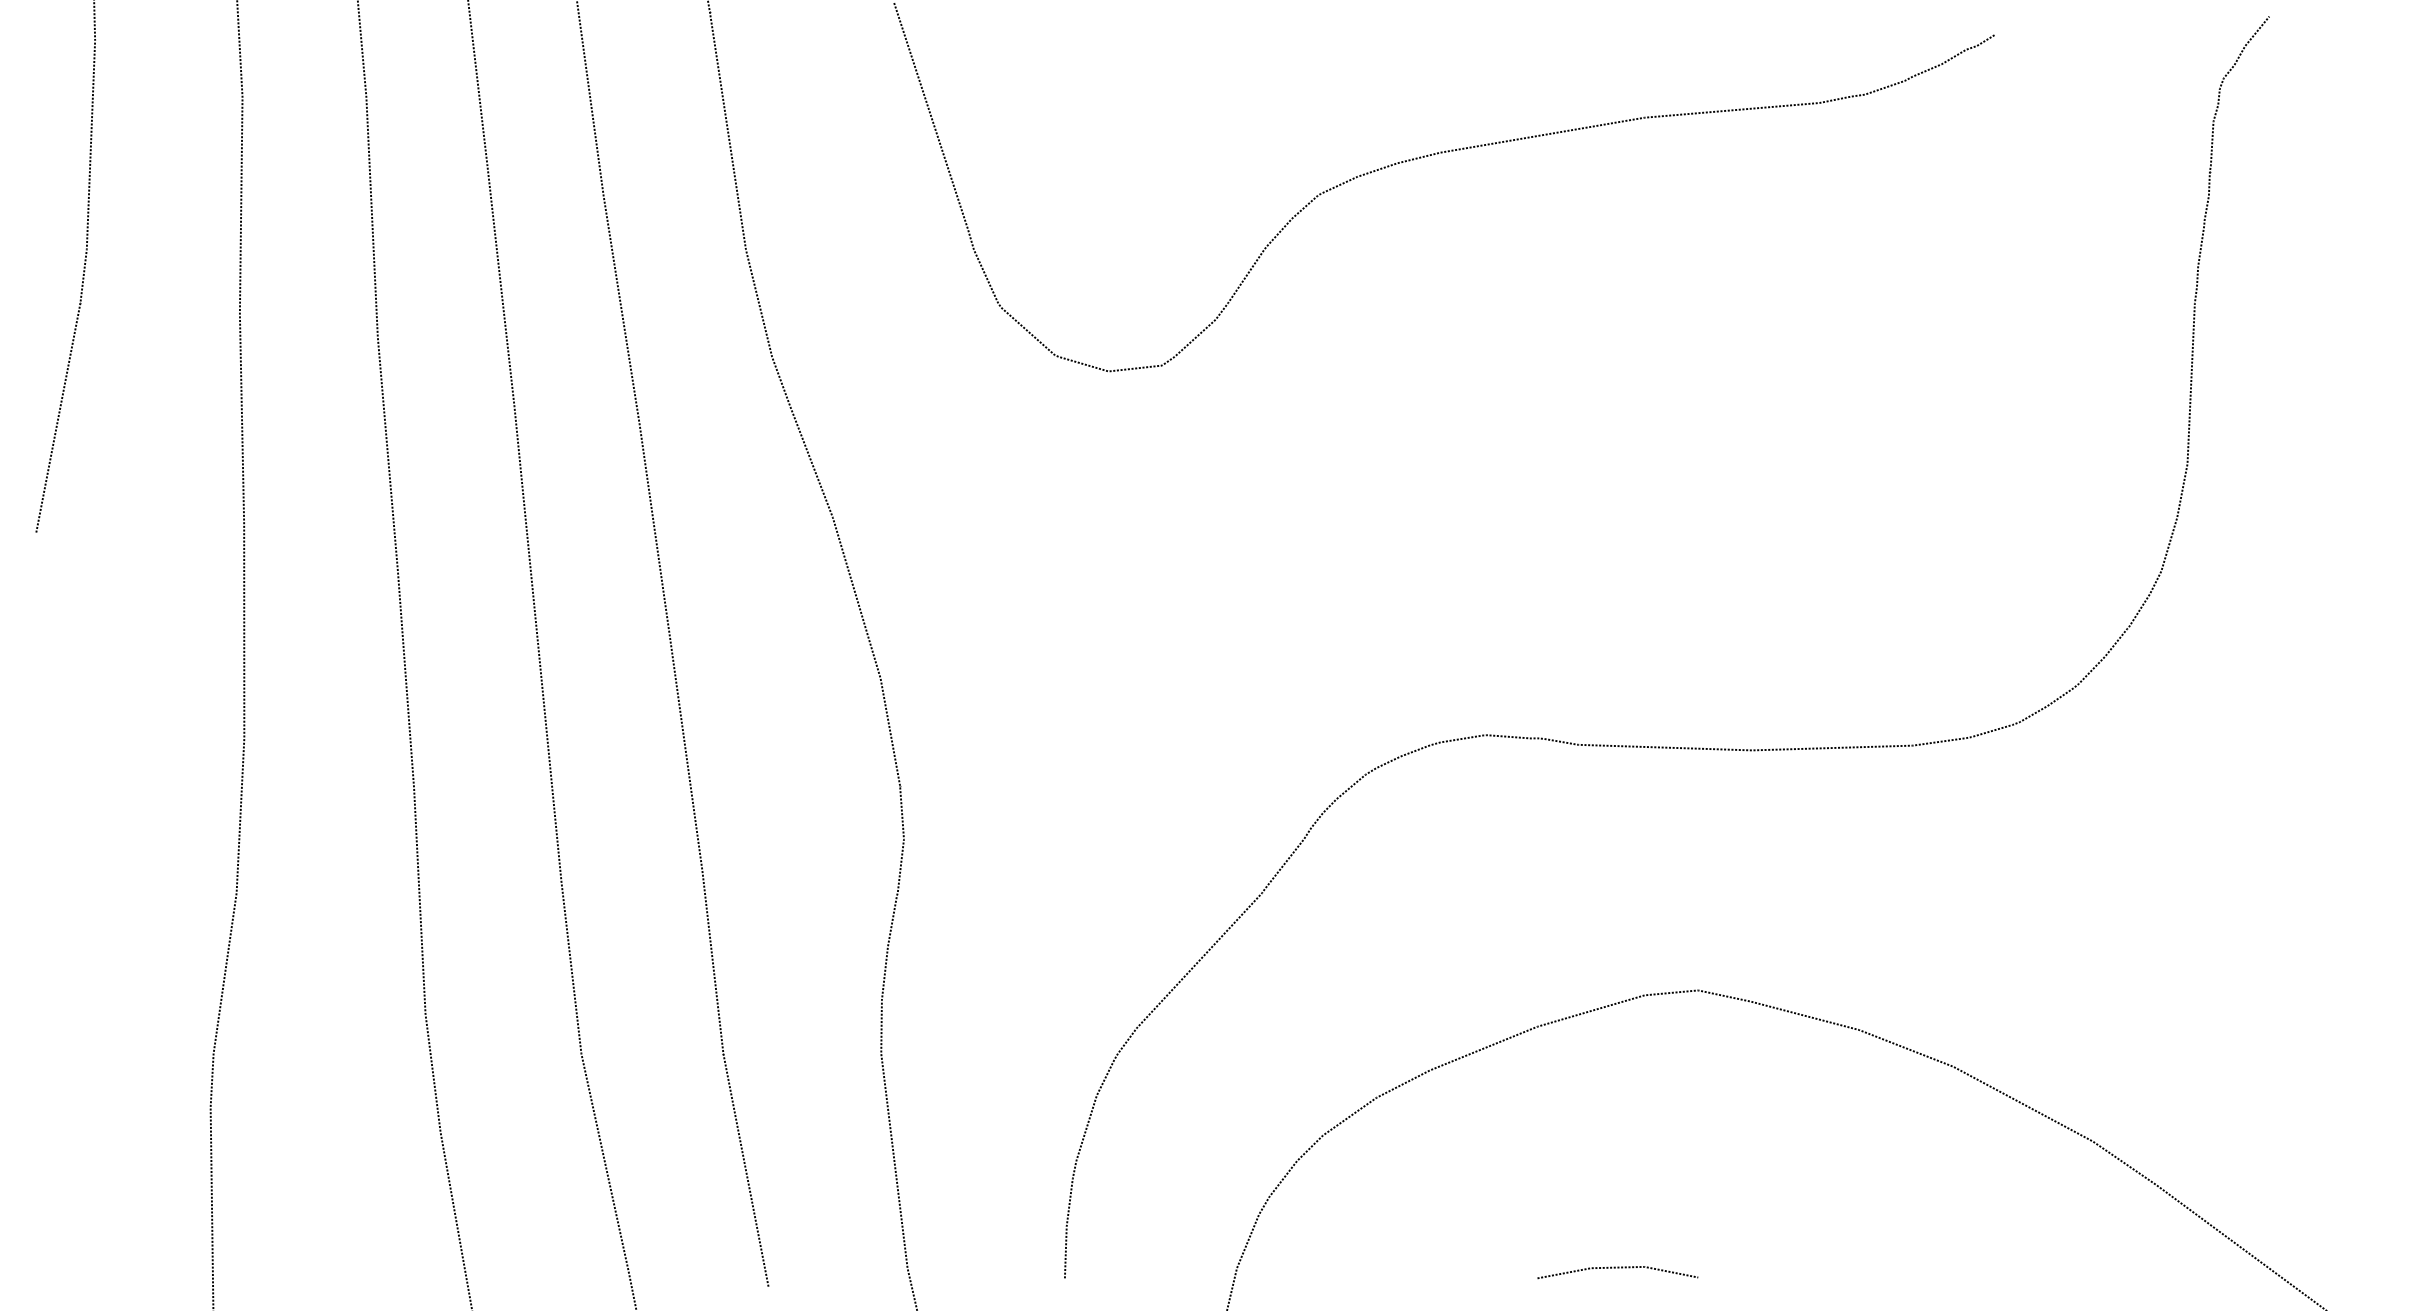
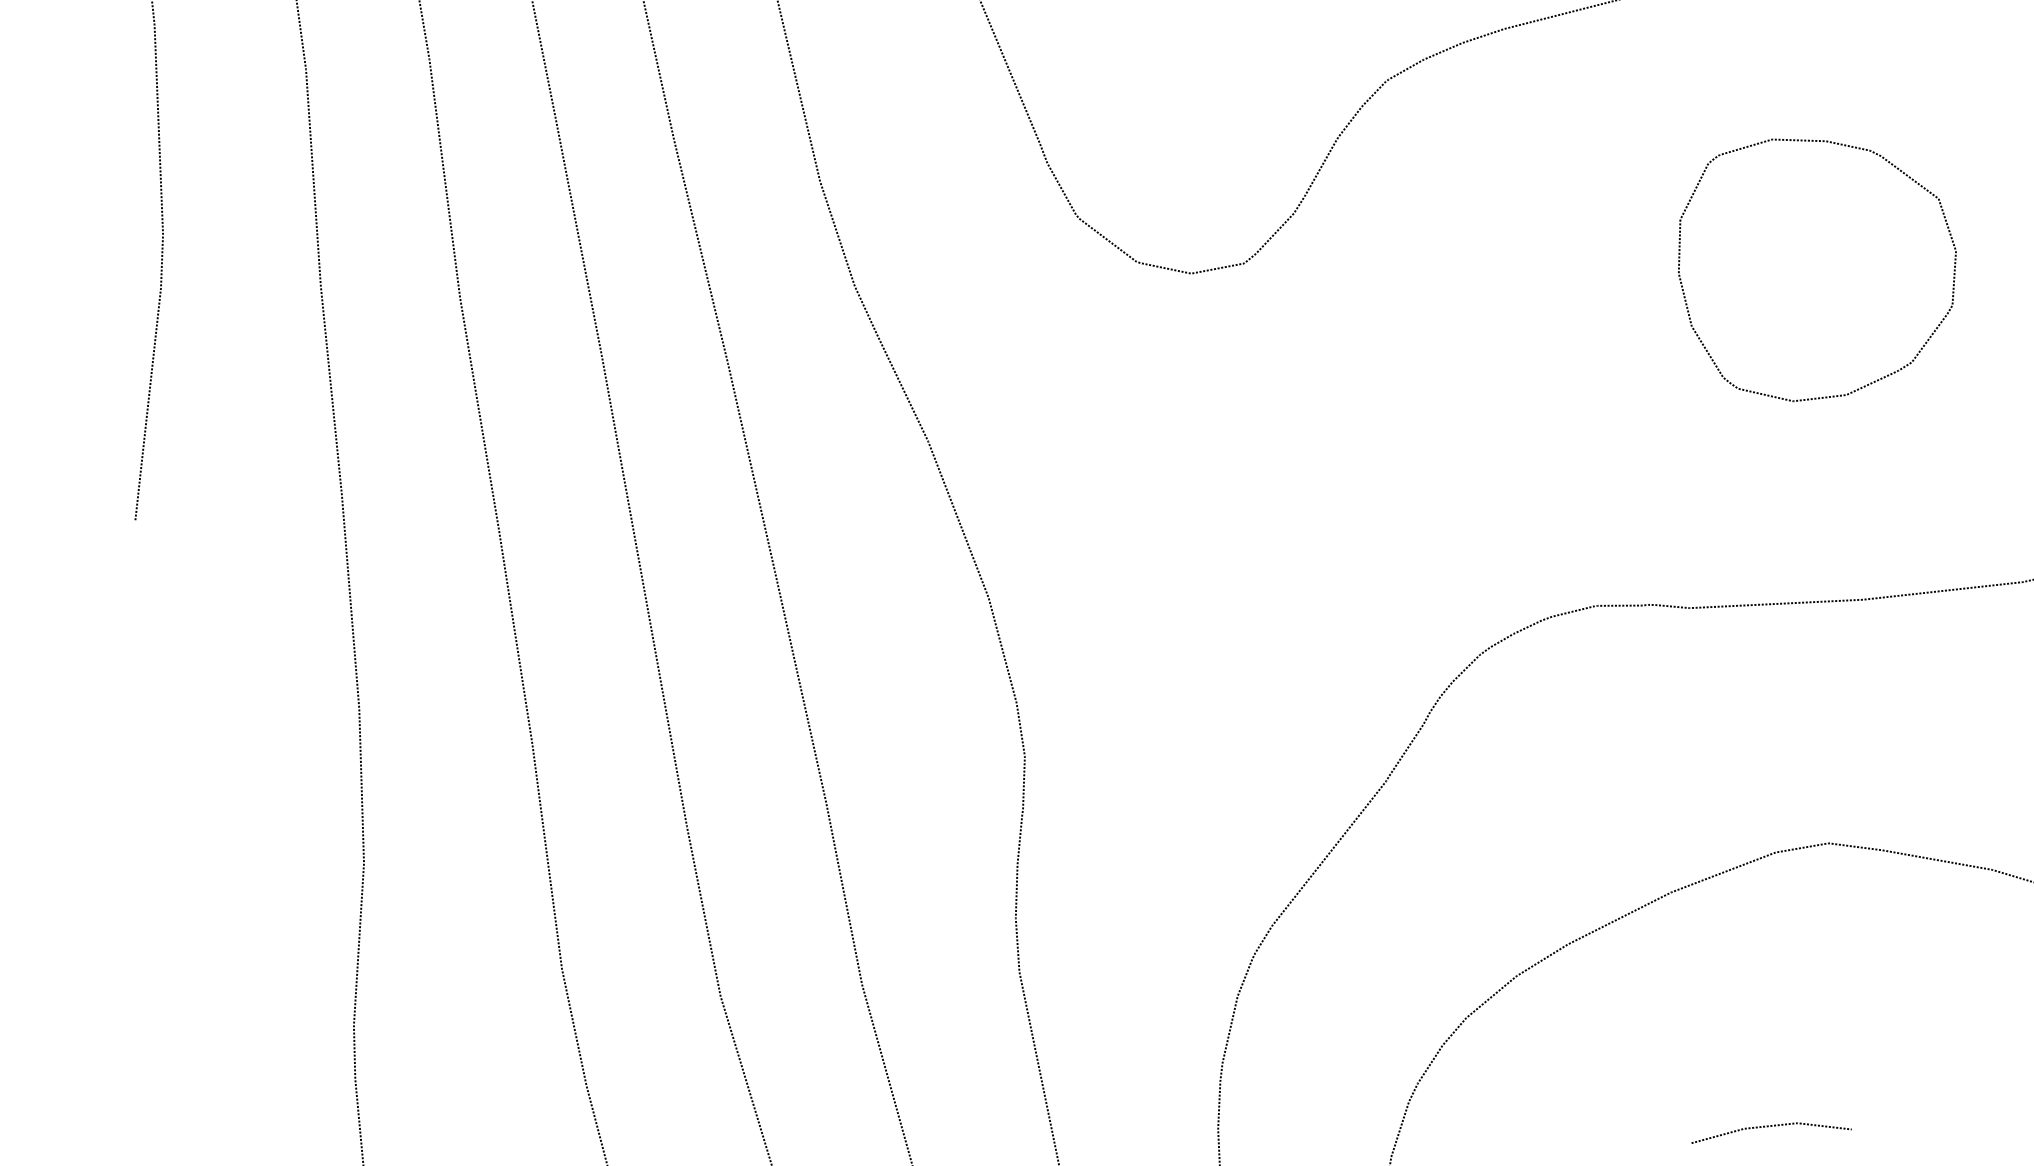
part: (1774, 298) -> (1849, 147), added

